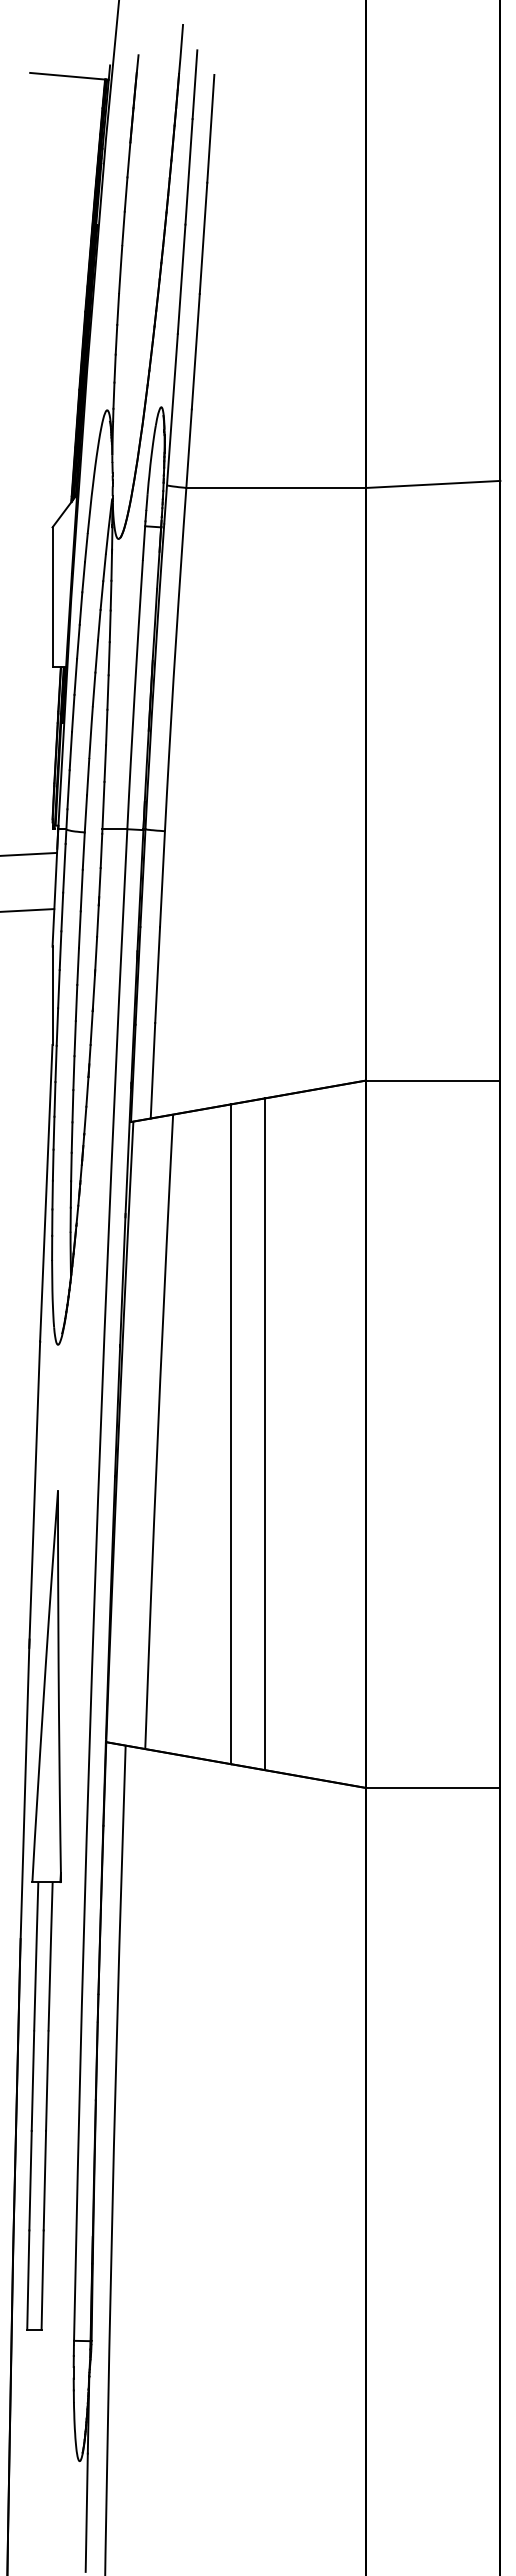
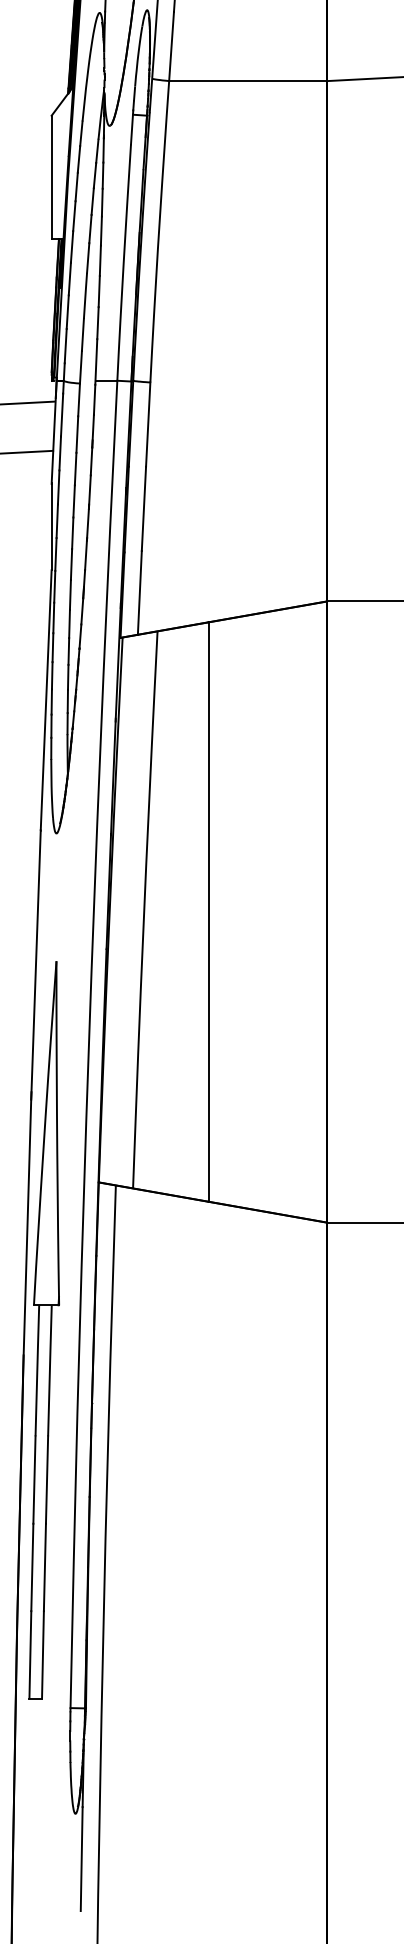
line: (265, 1434) -> (238, 912), removed

